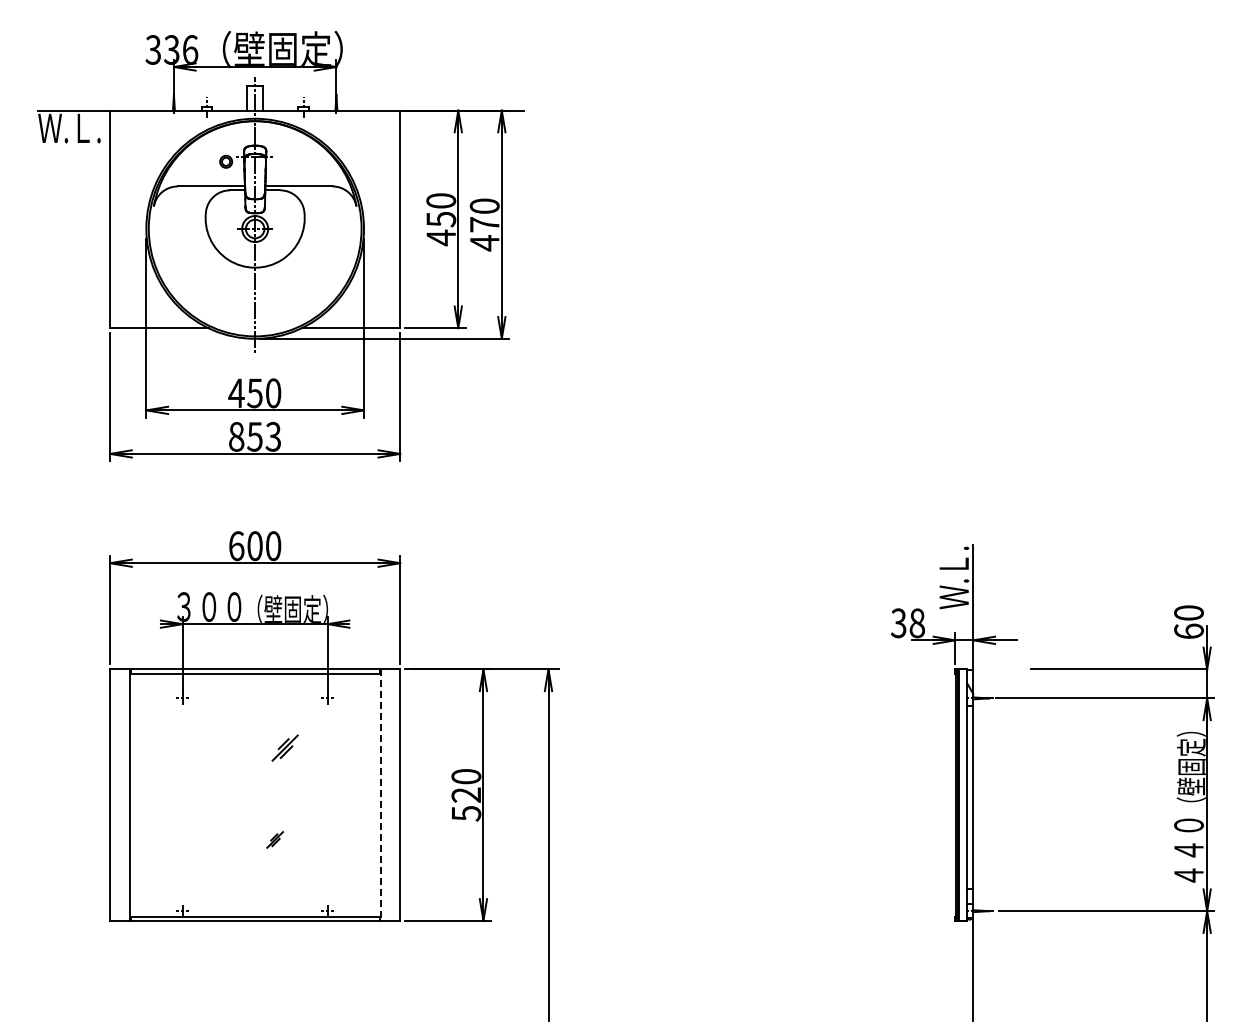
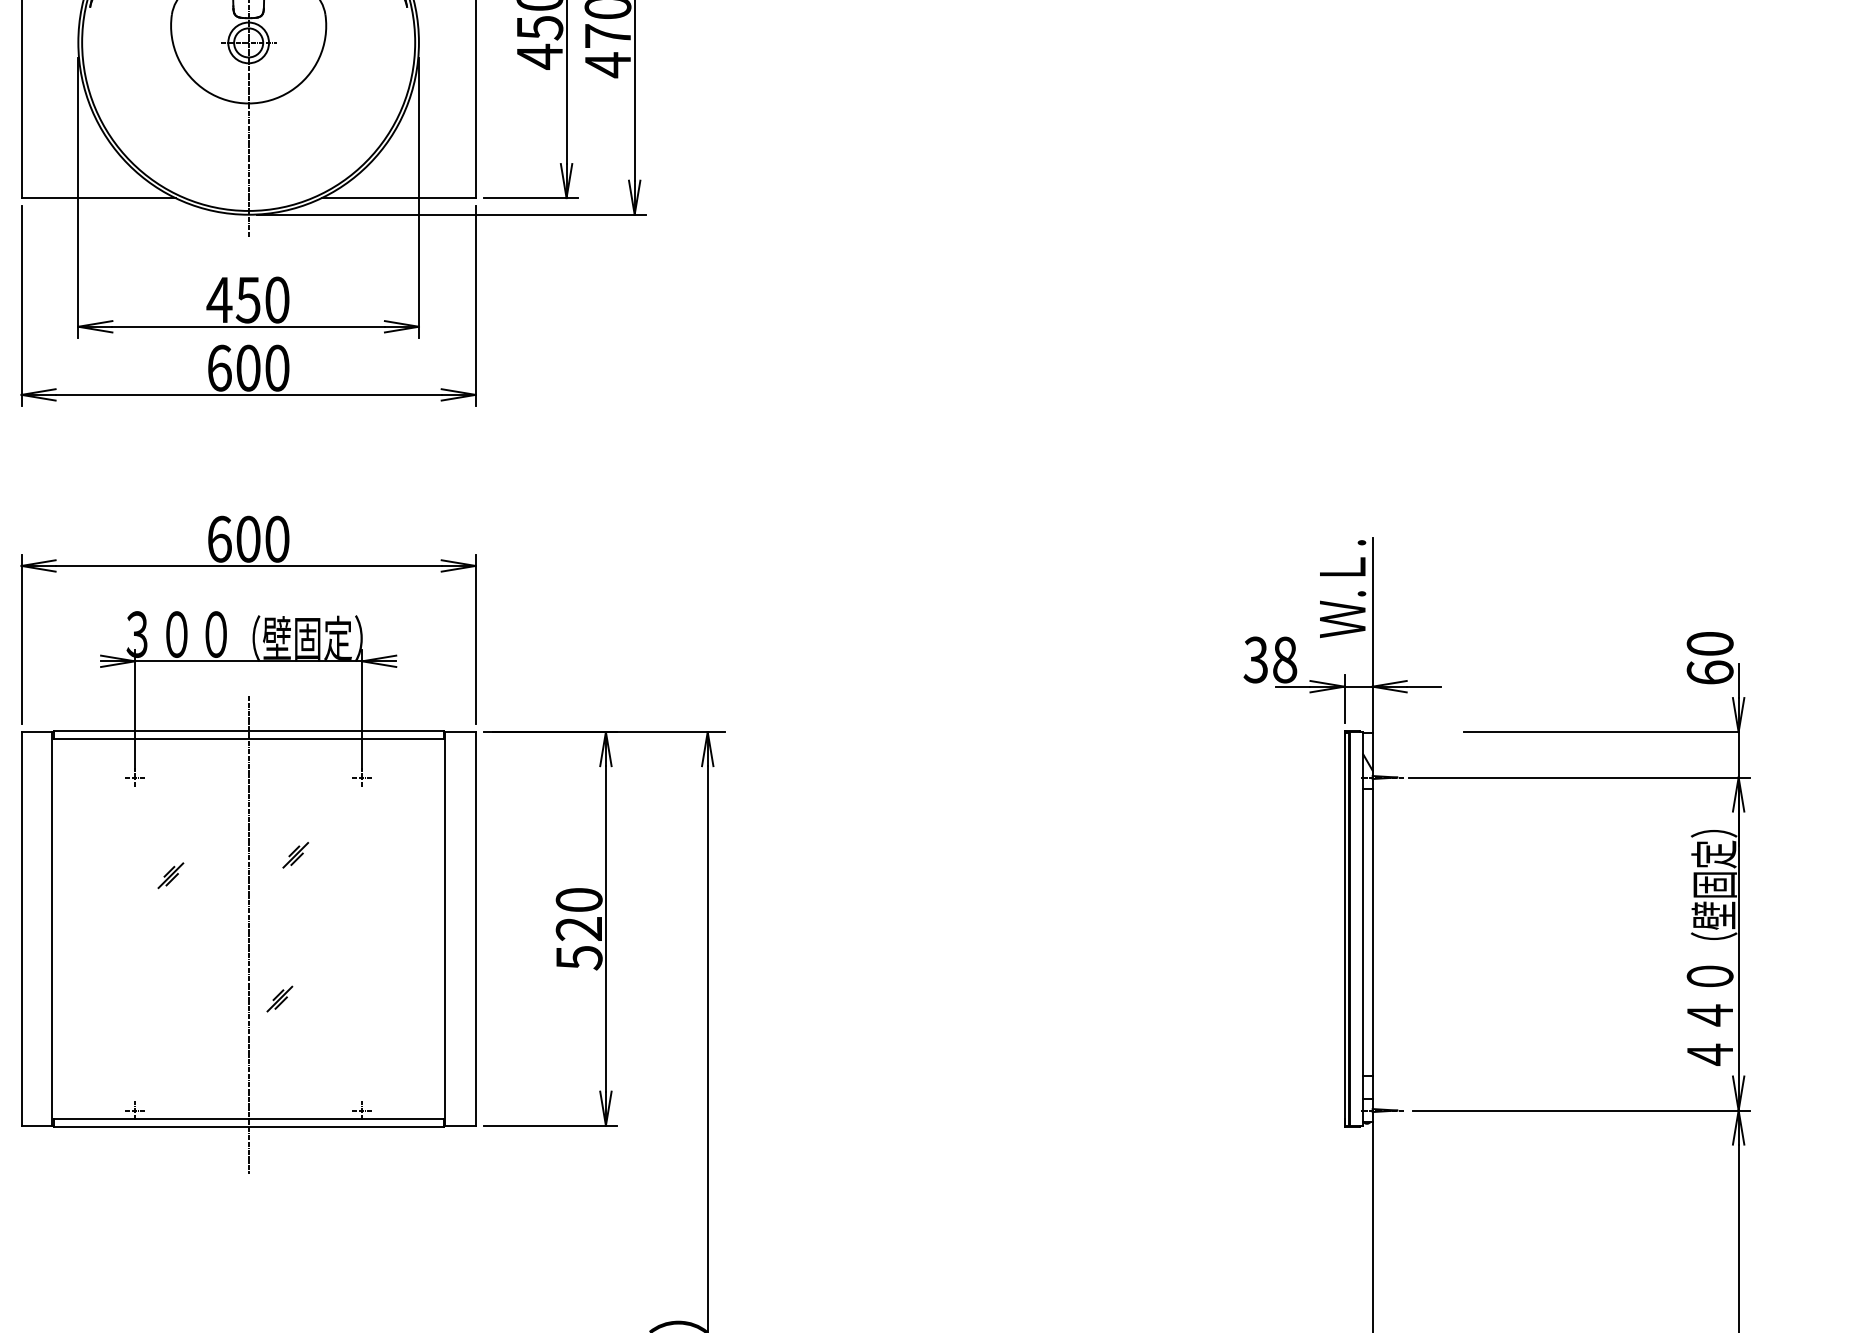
text: (255, 436) -> (249, 367), 853 -> 600
part: (285, 747) -> (296, 854), size x0.62
part: (205, 761) -> (170, 876), added
line: (380, 795) -> (444, 929), dashed -> solid
line: (255, 798) -> (249, 934), added

